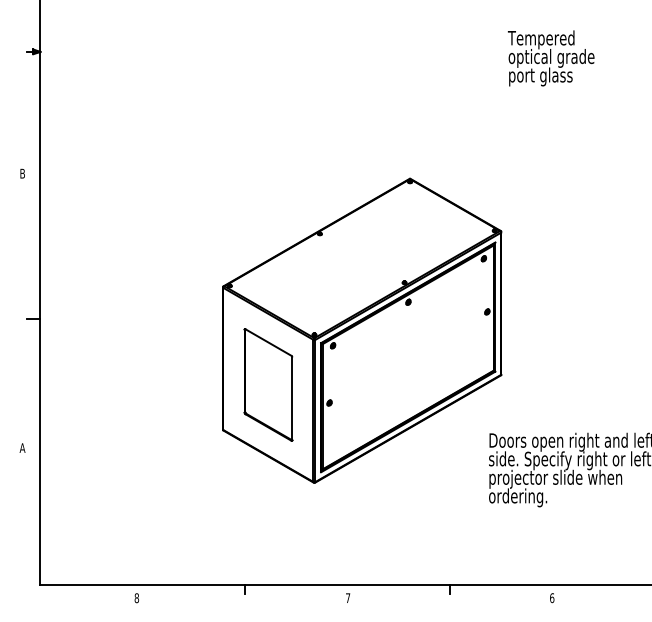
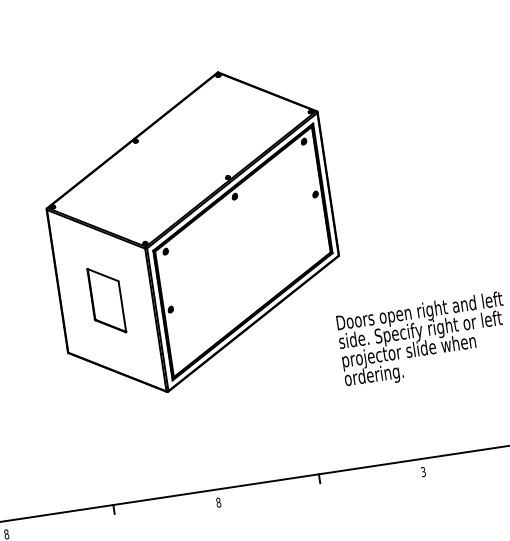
part: (268, 384) -> (106, 300), size x0.6
text: (348, 598) -> (219, 502), 7 -> 8
text: (552, 598) -> (423, 472), 6 -> 3

